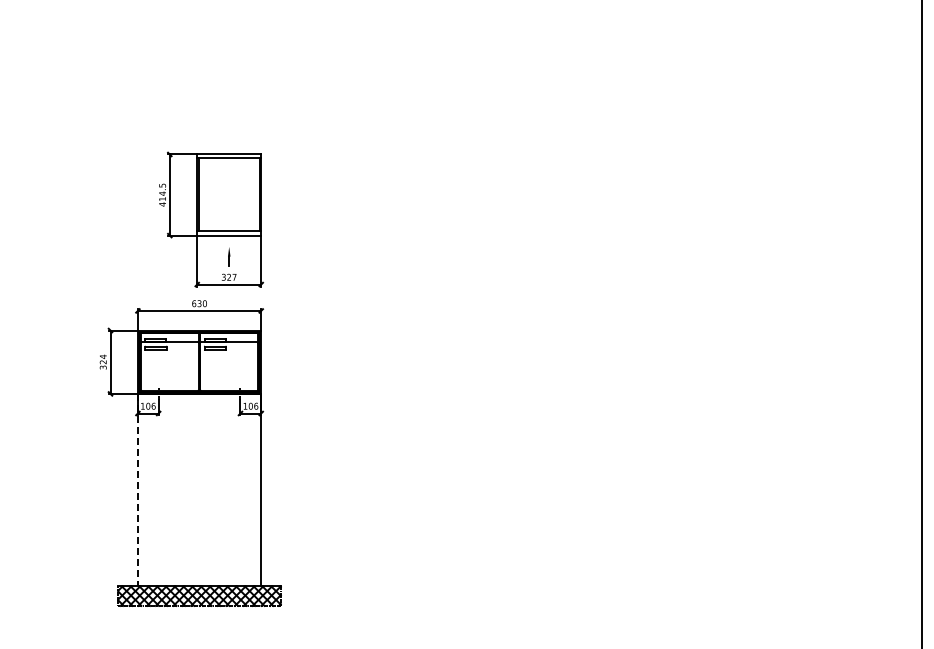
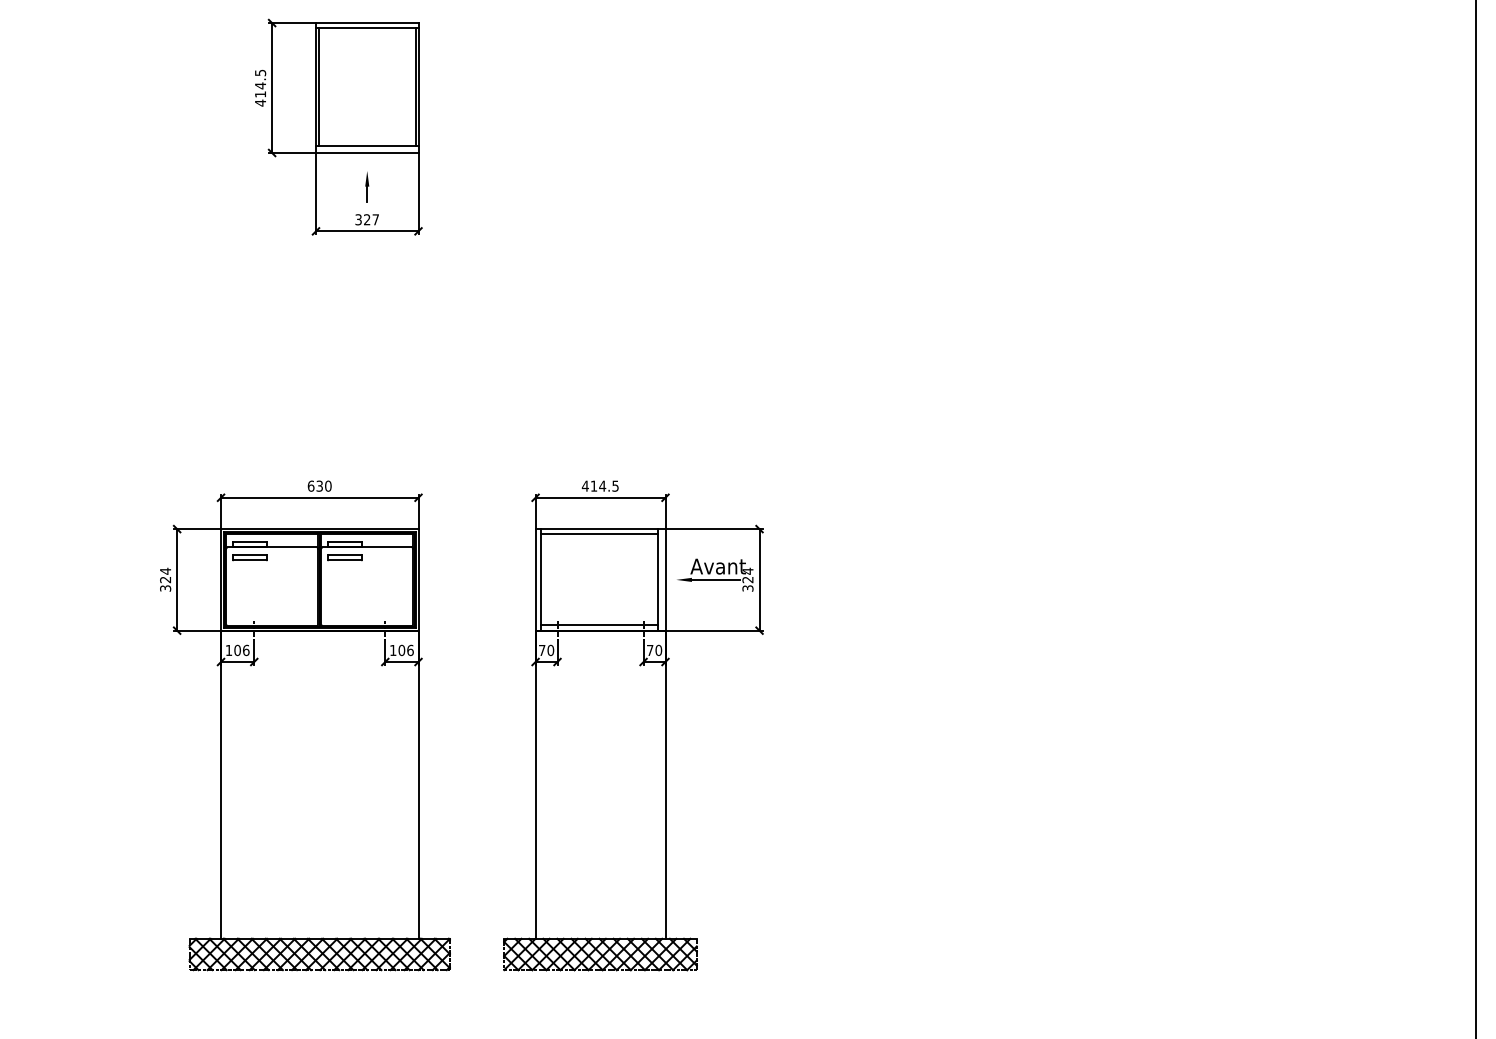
part: (211, 219) -> (338, 127), moved
part: (394, 453) -> (631, 726), added
line: (137, 490) -> (220, 785), dashed -> solid

